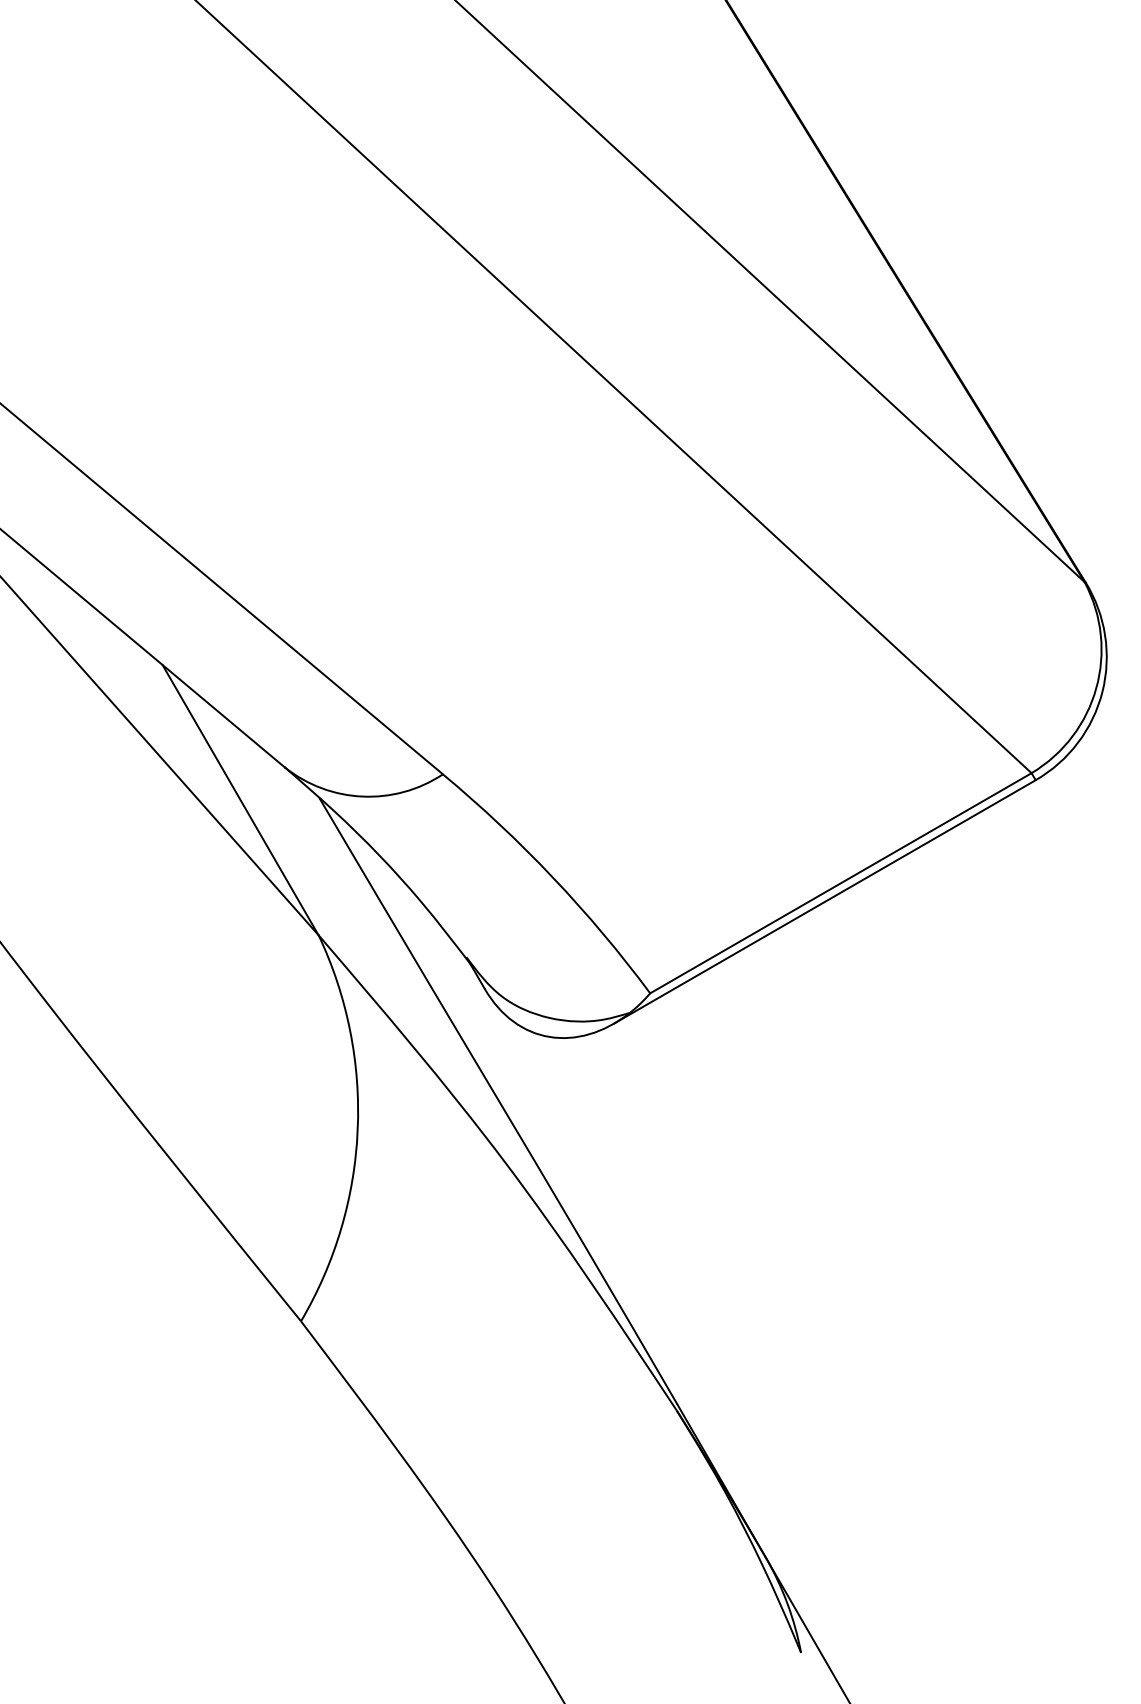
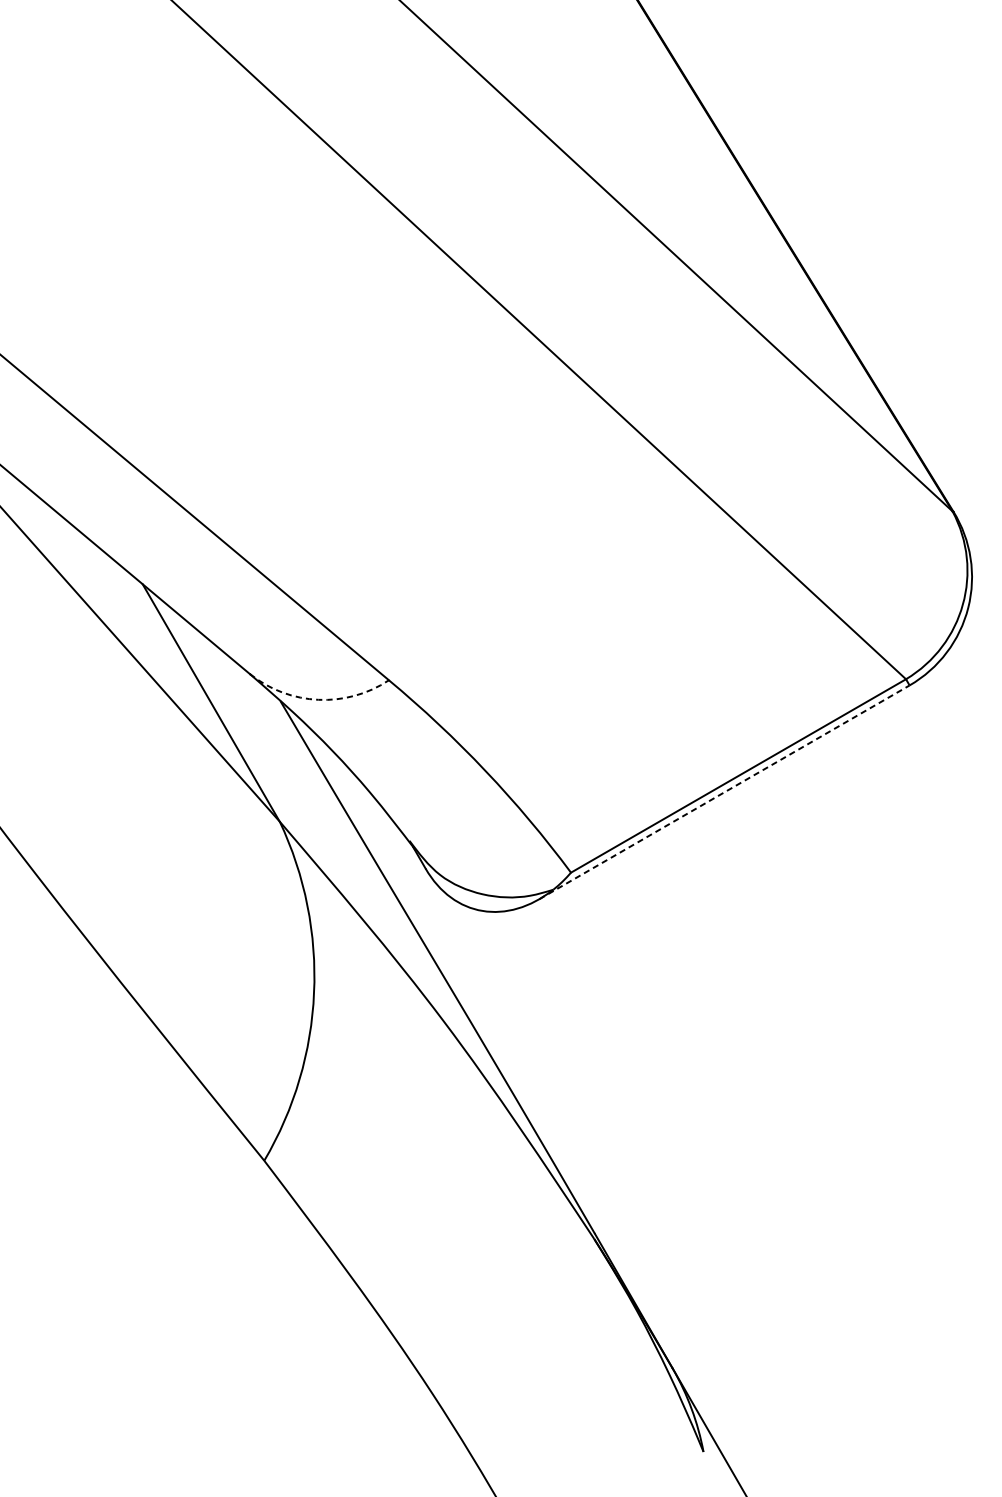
arc: (362, 796) -> (318, 699), solid -> dashed
line: (825, 901) -> (724, 791), solid -> dashed

